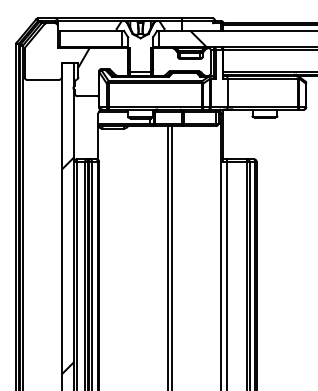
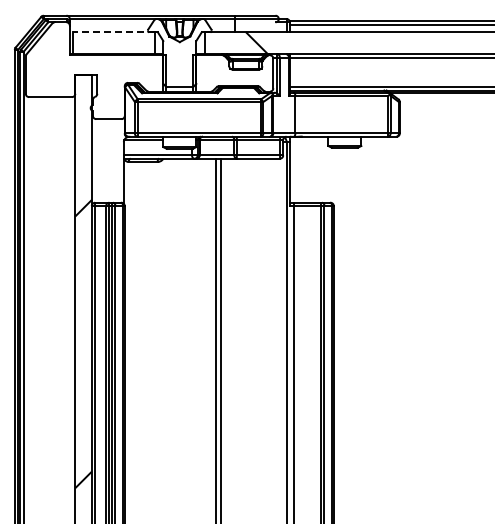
line: (91, 31) -> (114, 32), solid -> dashed
hatch: (83, 57) -> (104, 67), removed

